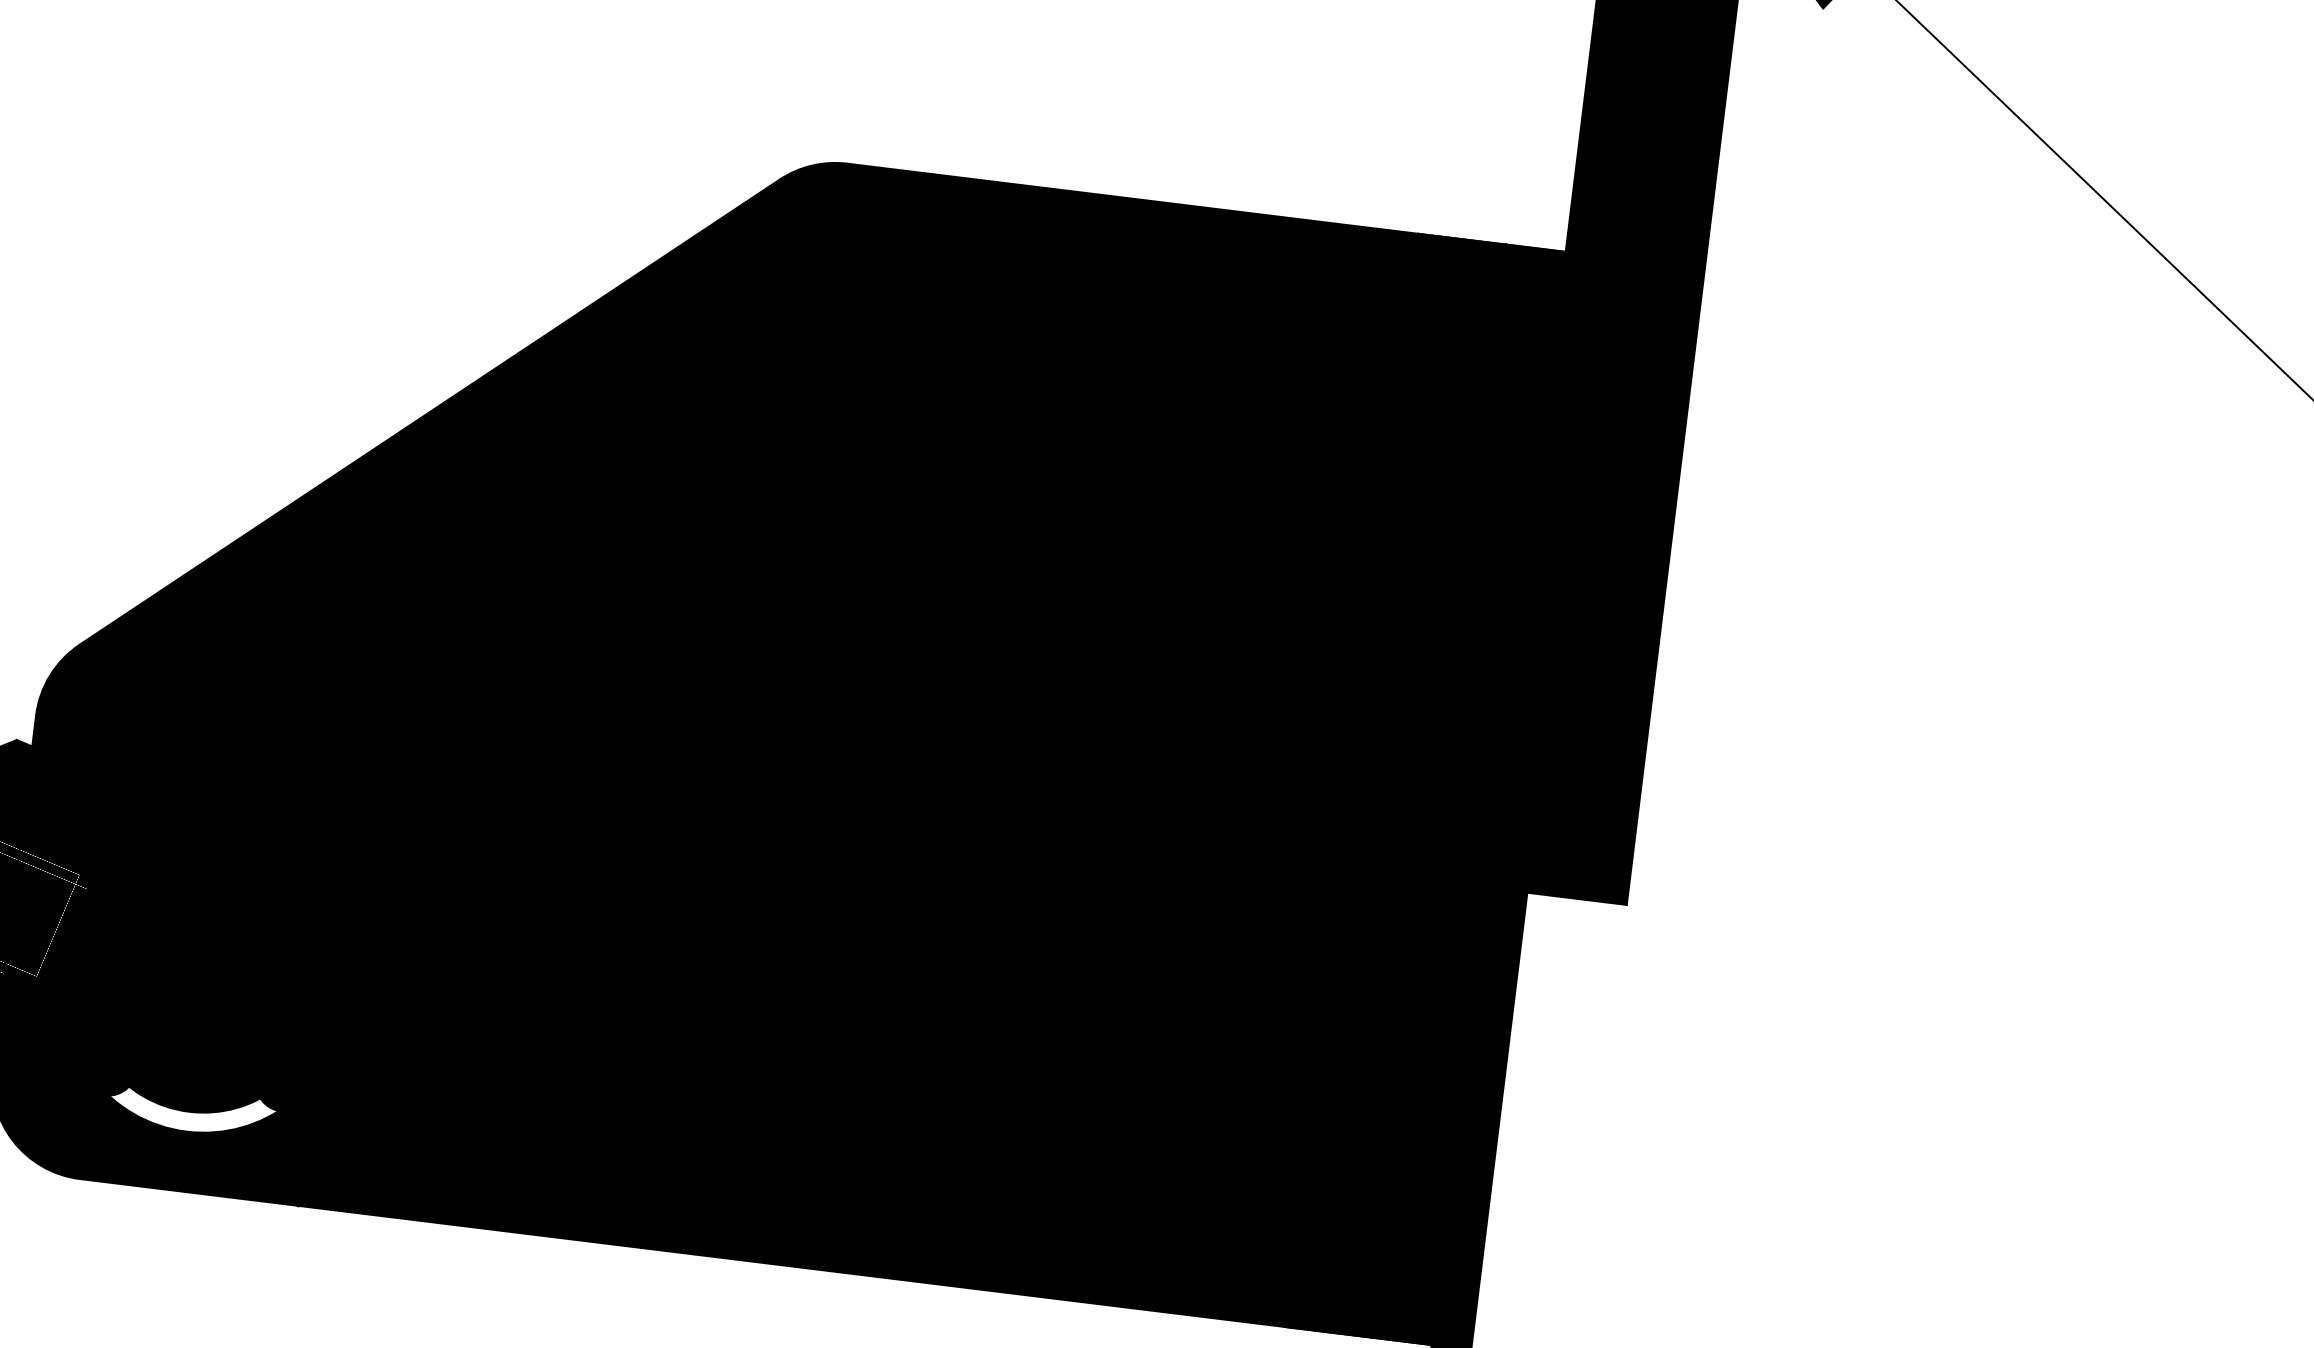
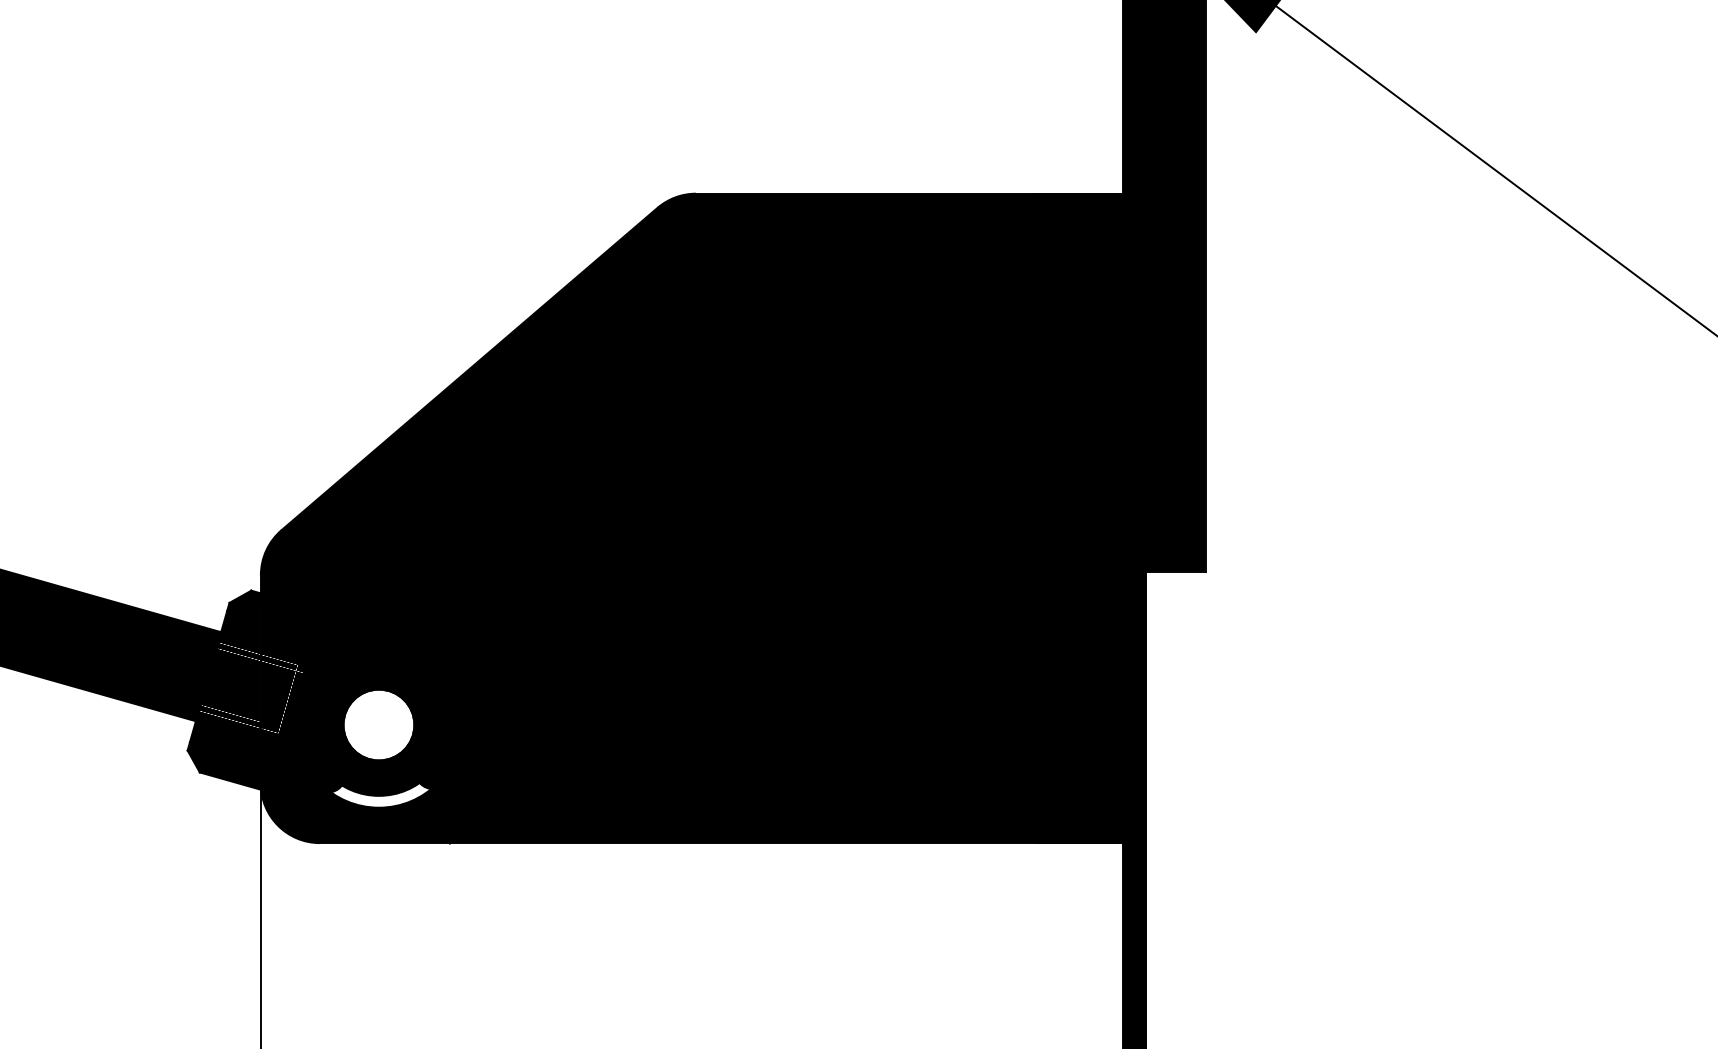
fill: (203, 991) -> (378, 724), removed

